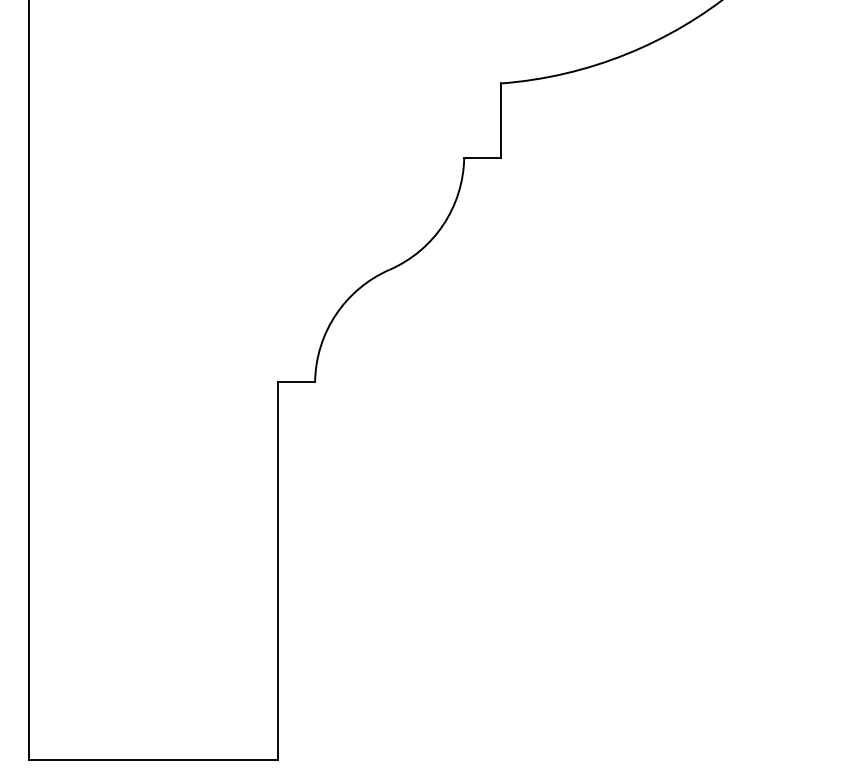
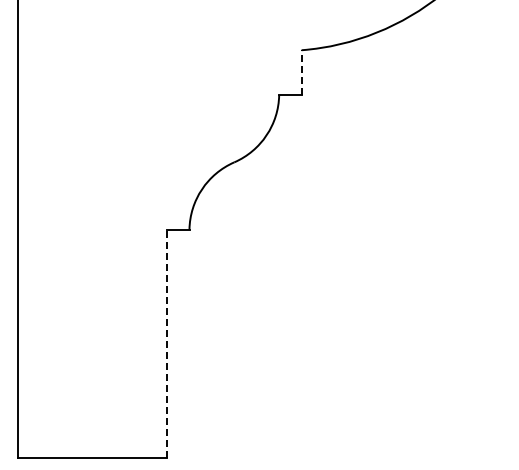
line: (501, 120) -> (301, 72), solid -> dashed
line: (278, 570) -> (167, 343), solid -> dashed

